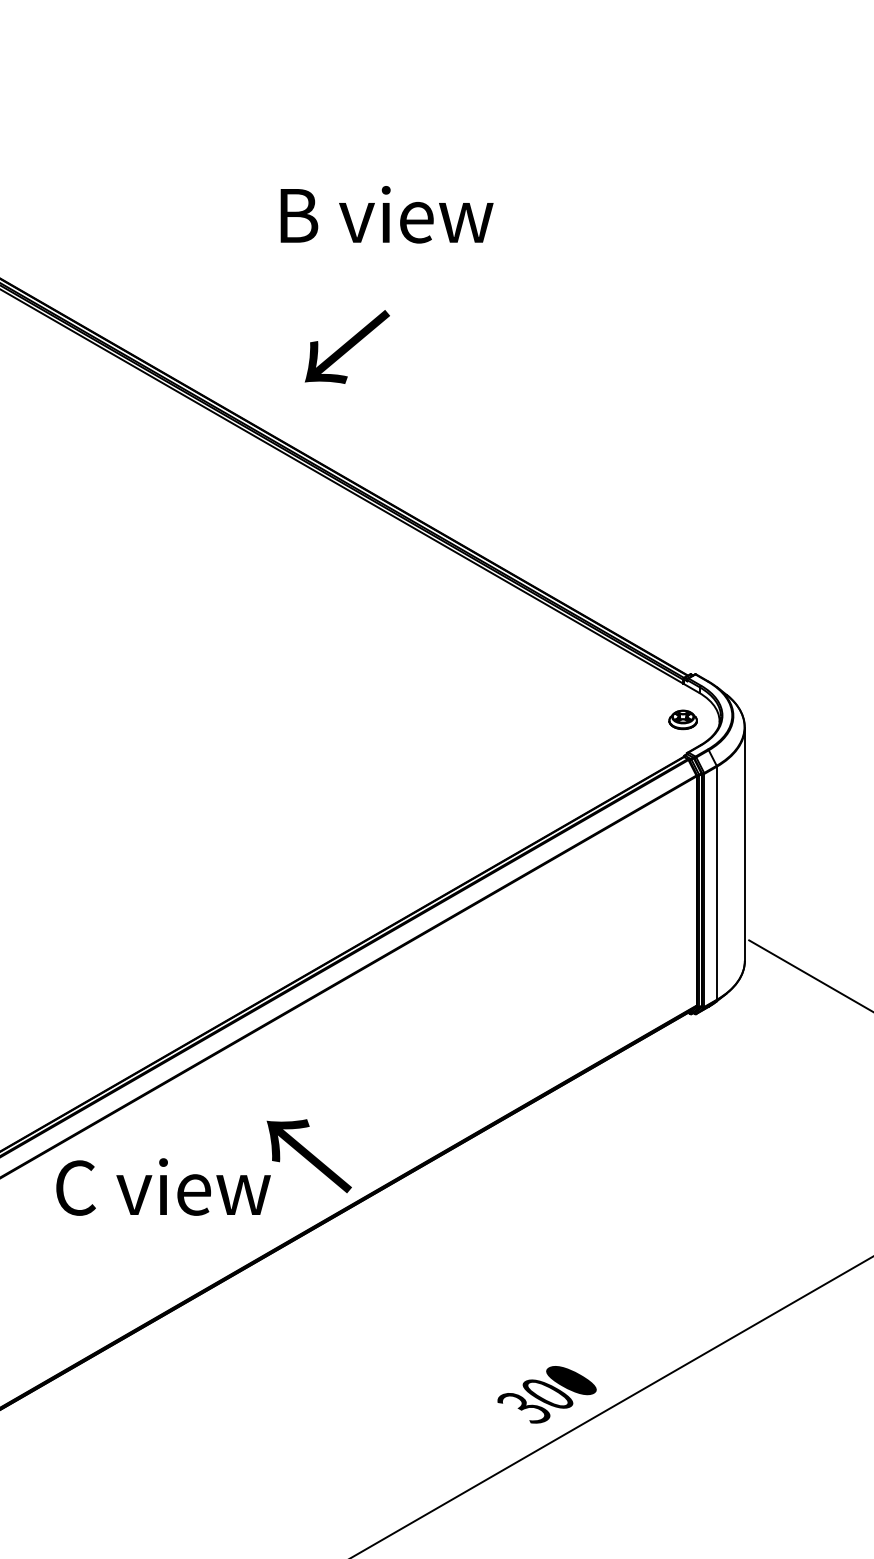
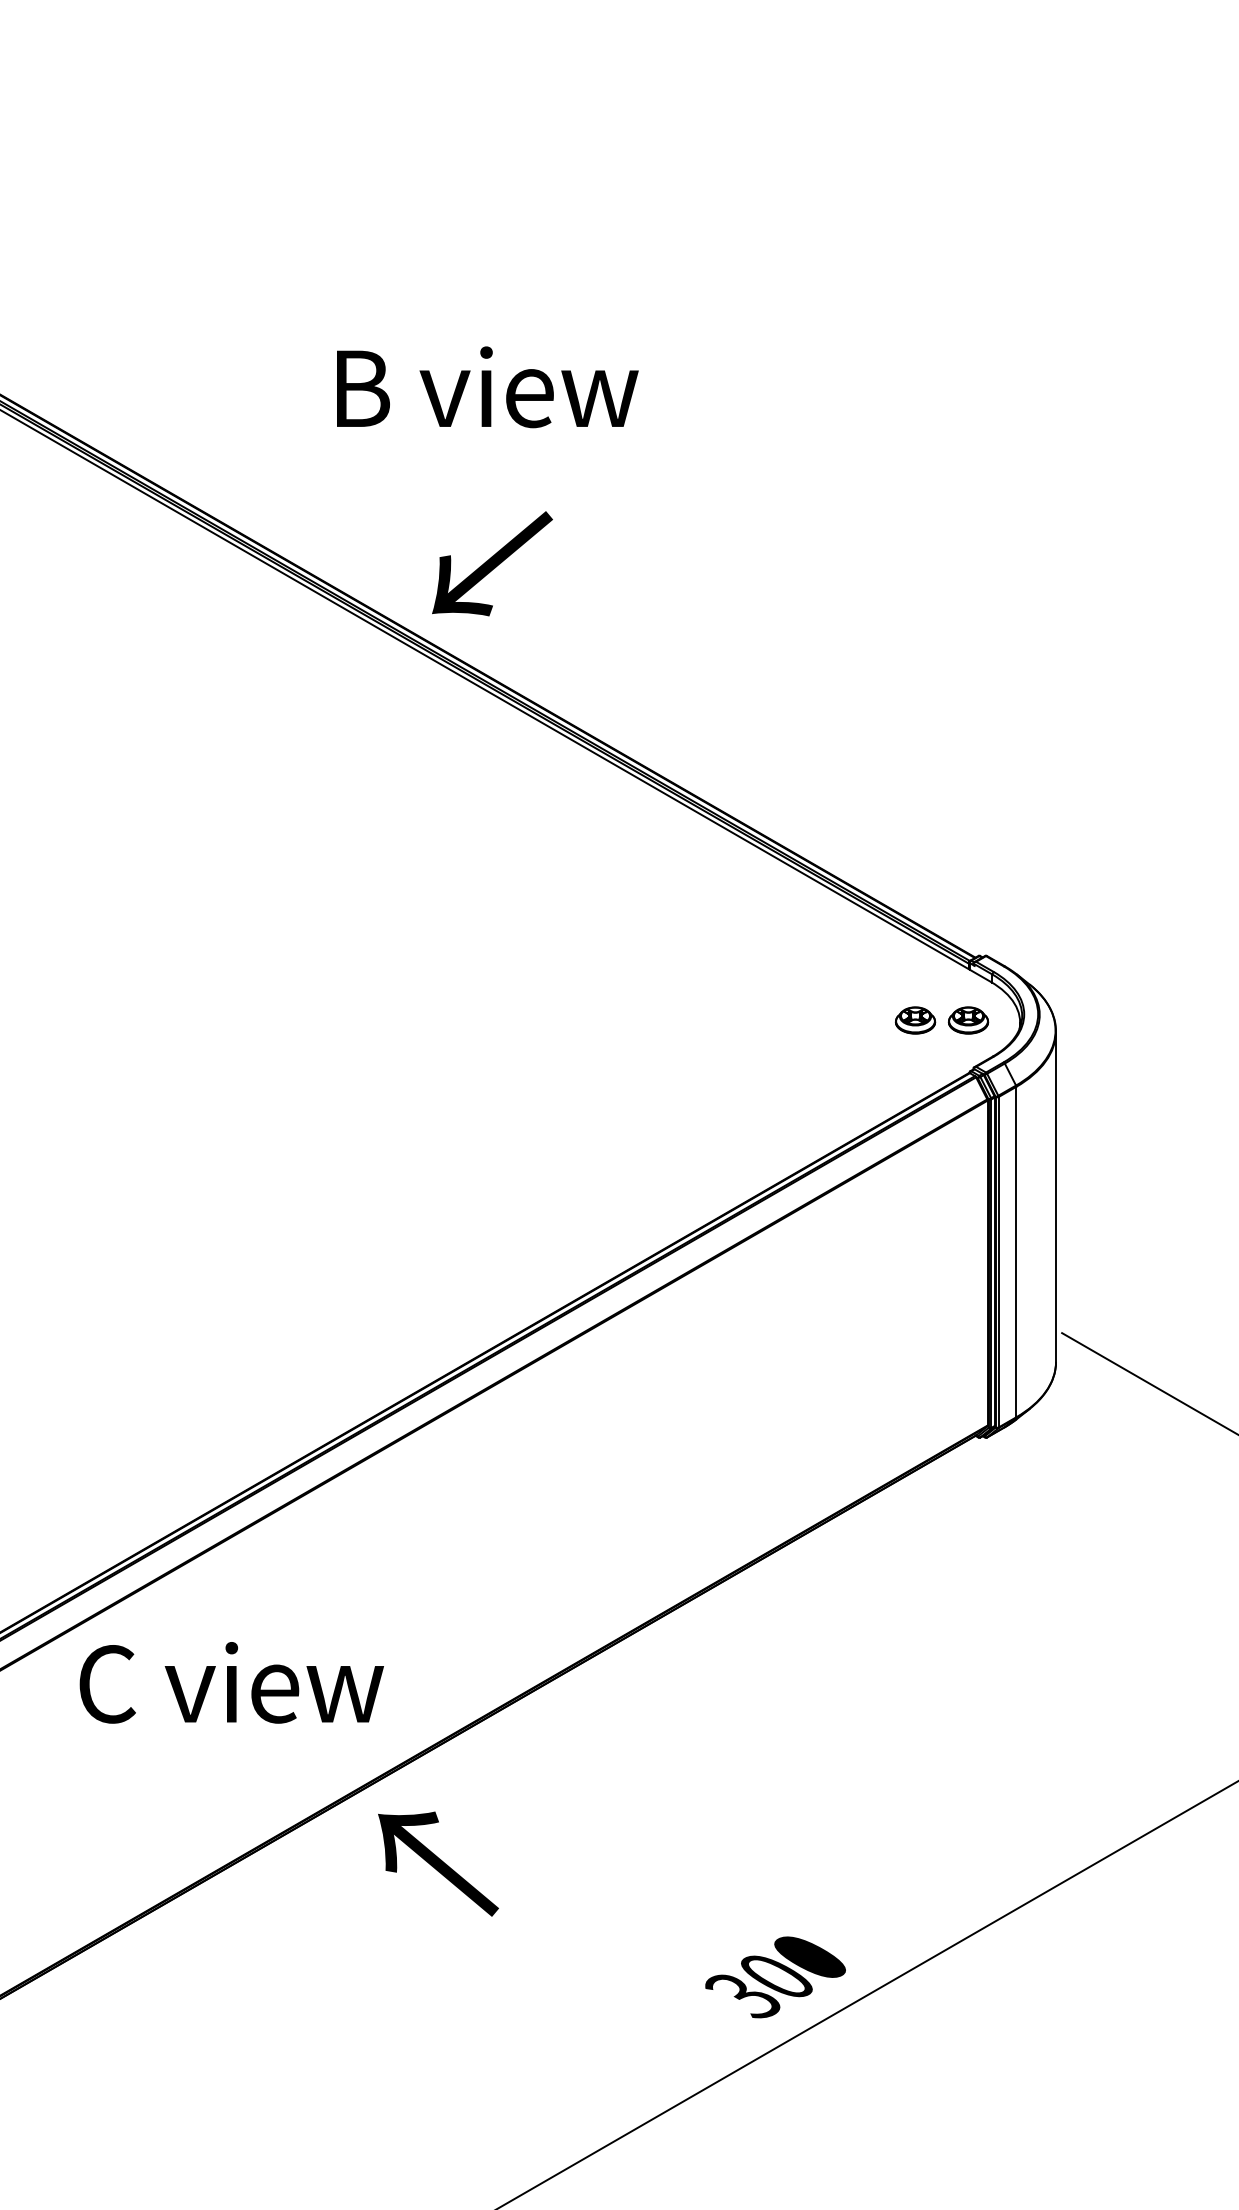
text: (386, 214) -> (487, 387), moved
text: (347, 346) -> (492, 563), moved
part: (645, 719) -> (915, 1020), added
text: (309, 1155) -> (438, 1863), moved

